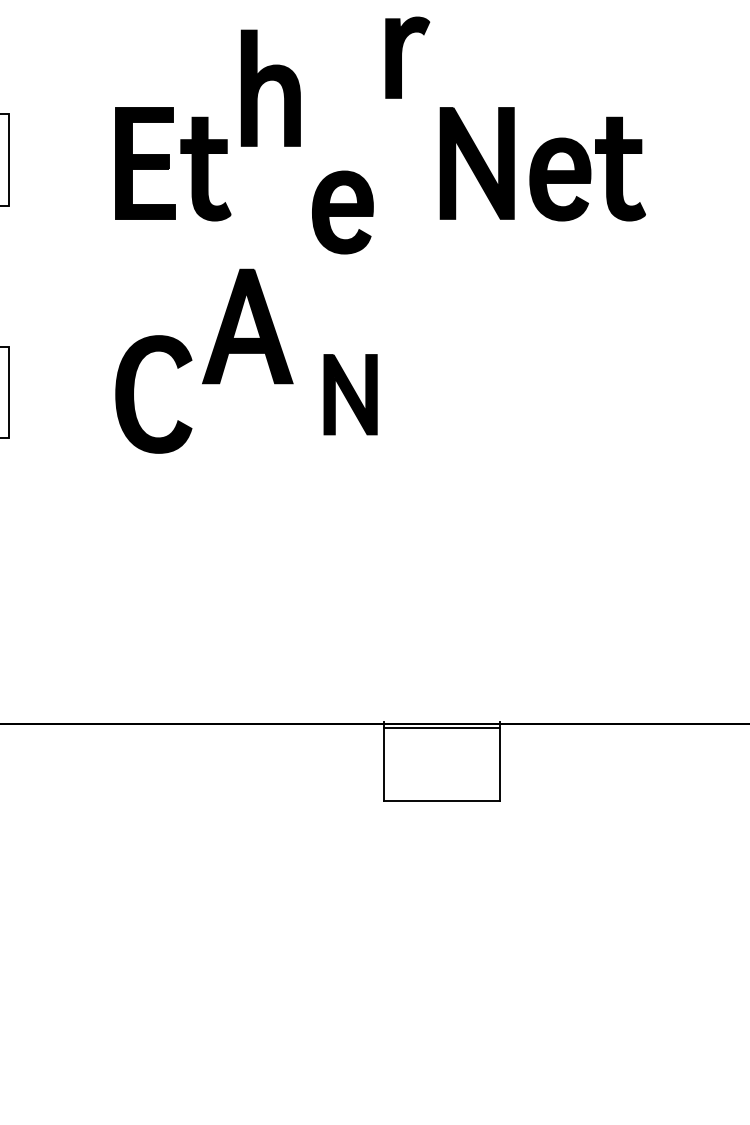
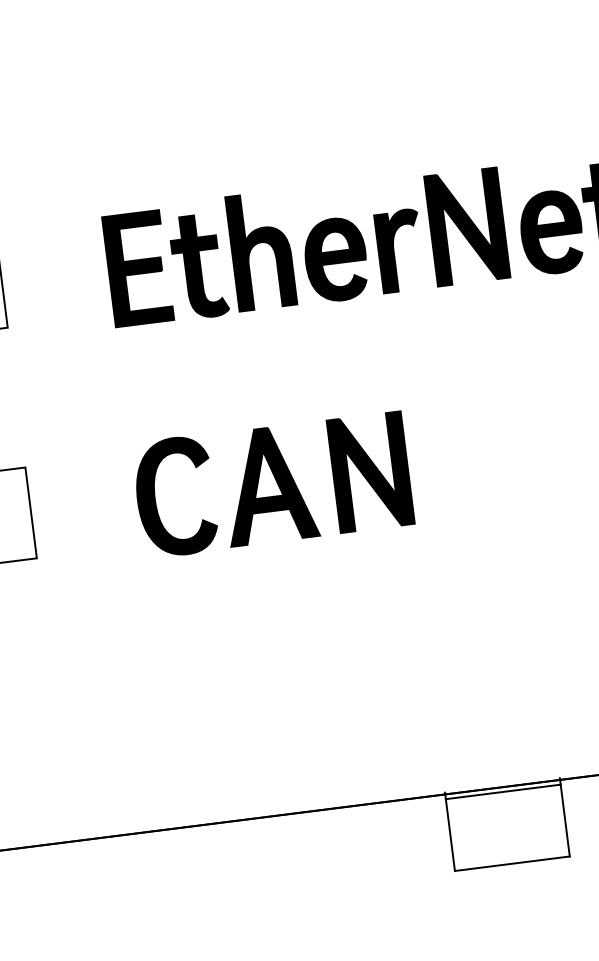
part: (407, 57) -> (399, 250), moved
part: (268, 81) -> (258, 244), moved
part: (342, 212) -> (335, 259), moved
part: (247, 326) -> (268, 485), moved
part: (350, 394) -> (370, 472), size x1.43

